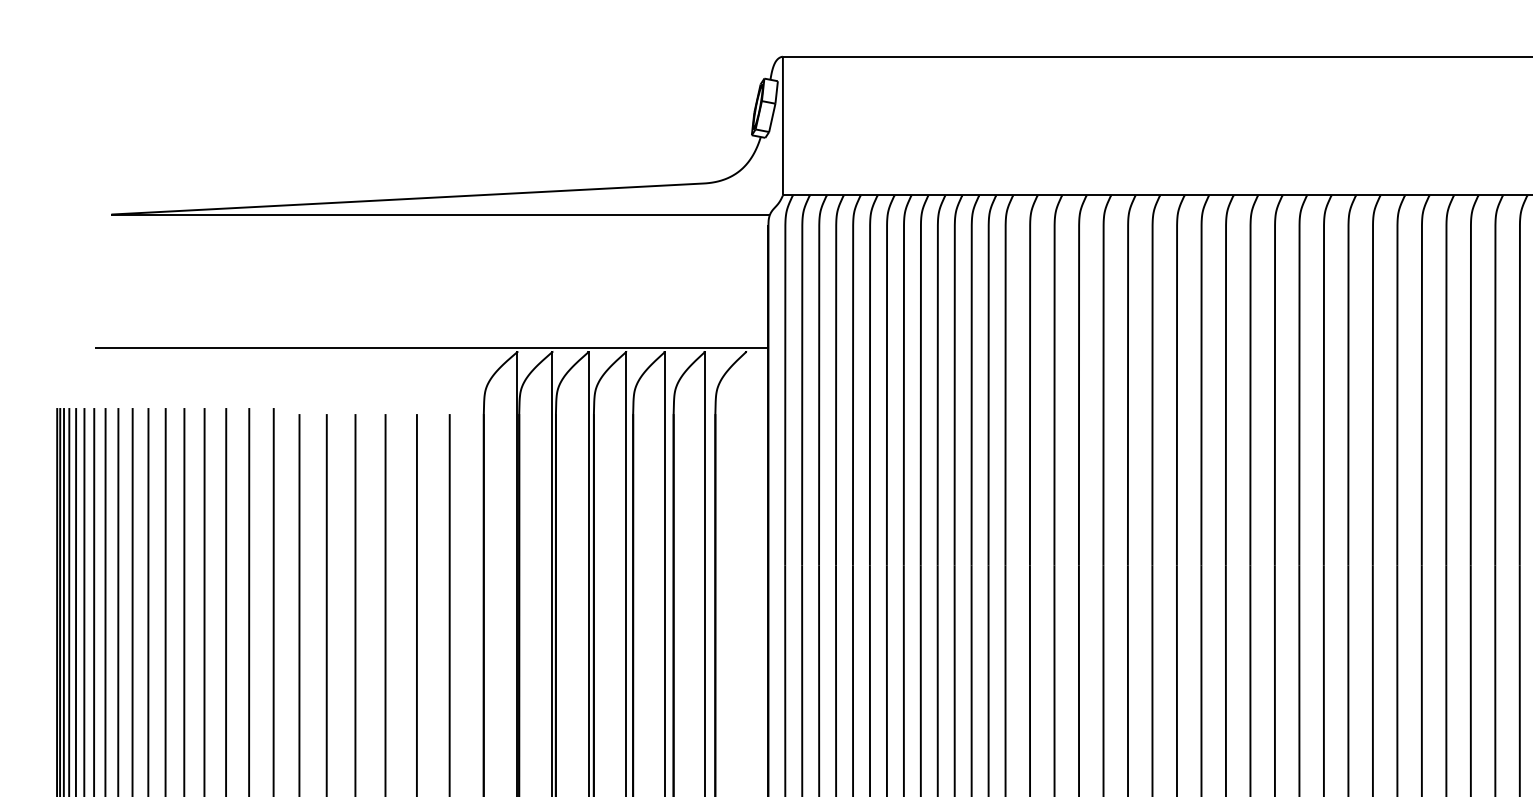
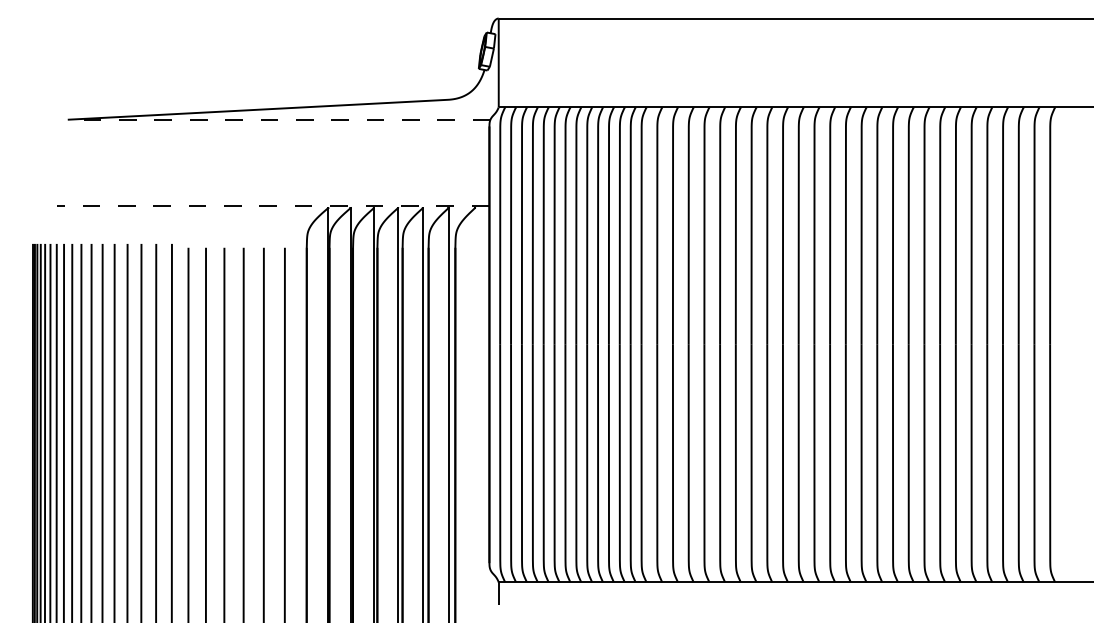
line: (439, 214) -> (278, 119), solid -> dashed
line: (431, 348) -> (273, 205), solid -> dashed

